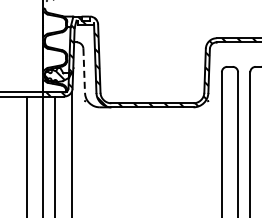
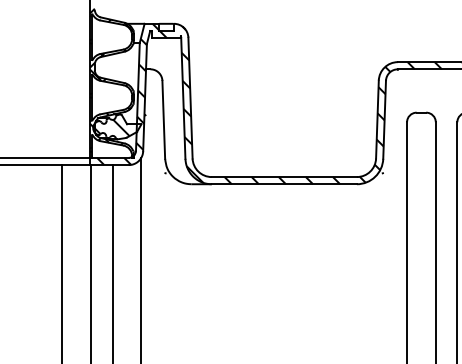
line: (84, 71) -> (164, 120), dashed -> solid

